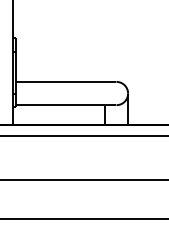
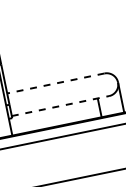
line: (65, 81) -> (54, 83), solid -> dashed
line: (66, 105) -> (60, 106), solid -> dashed

